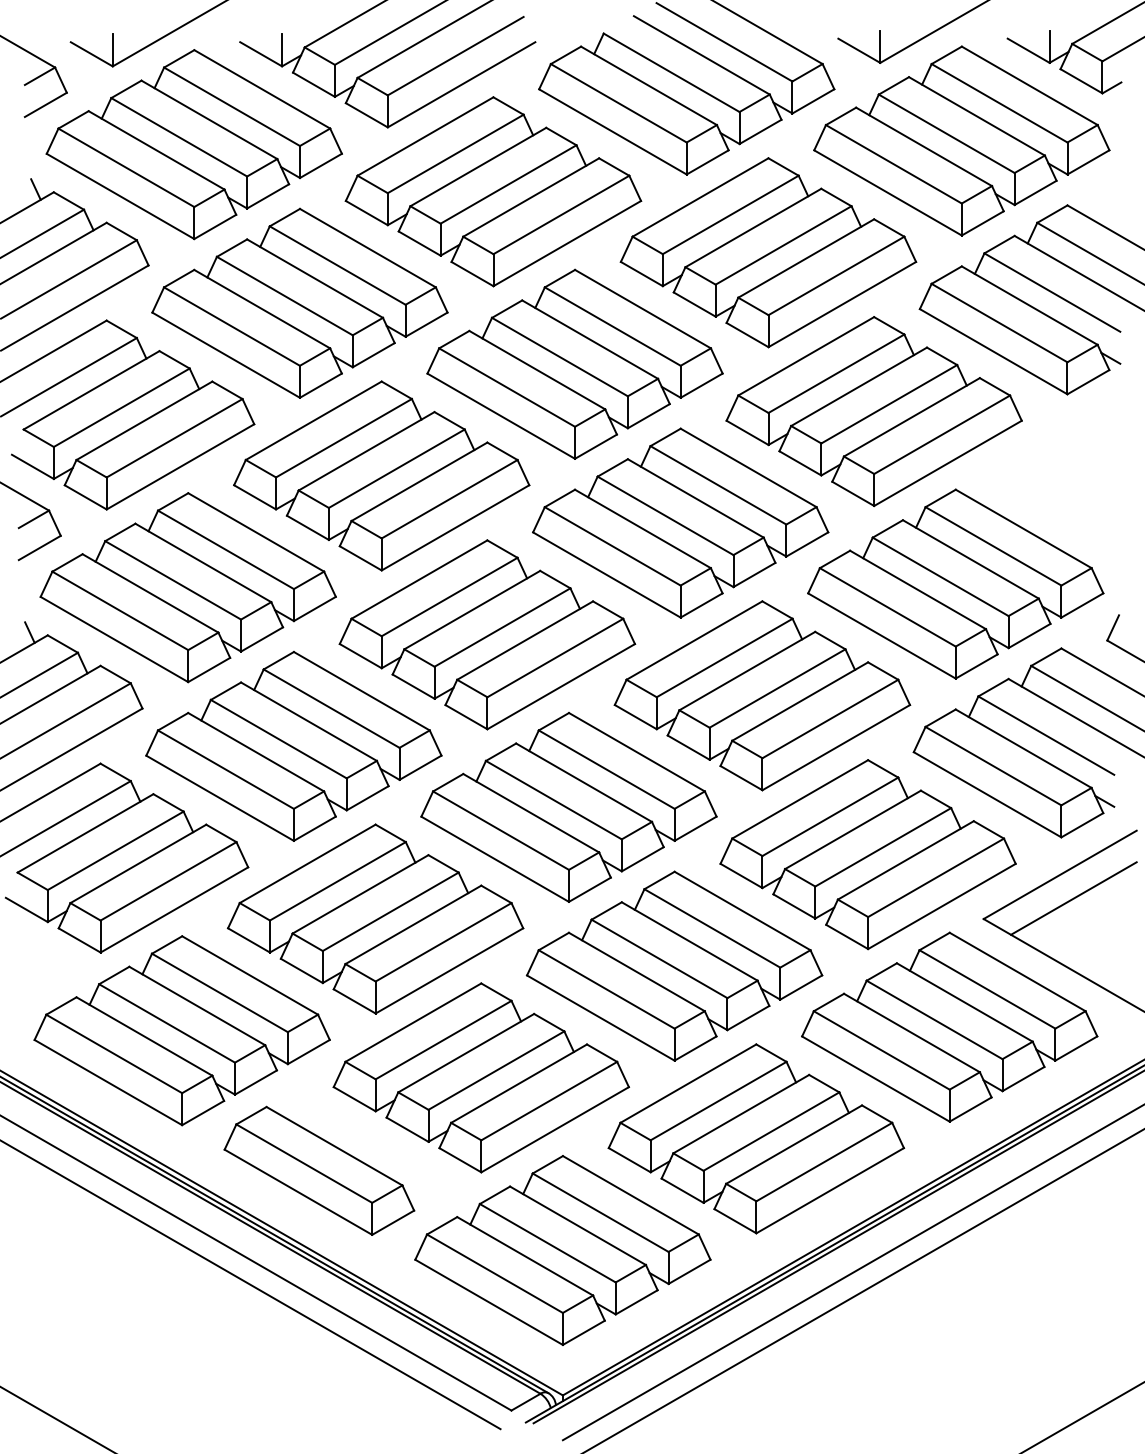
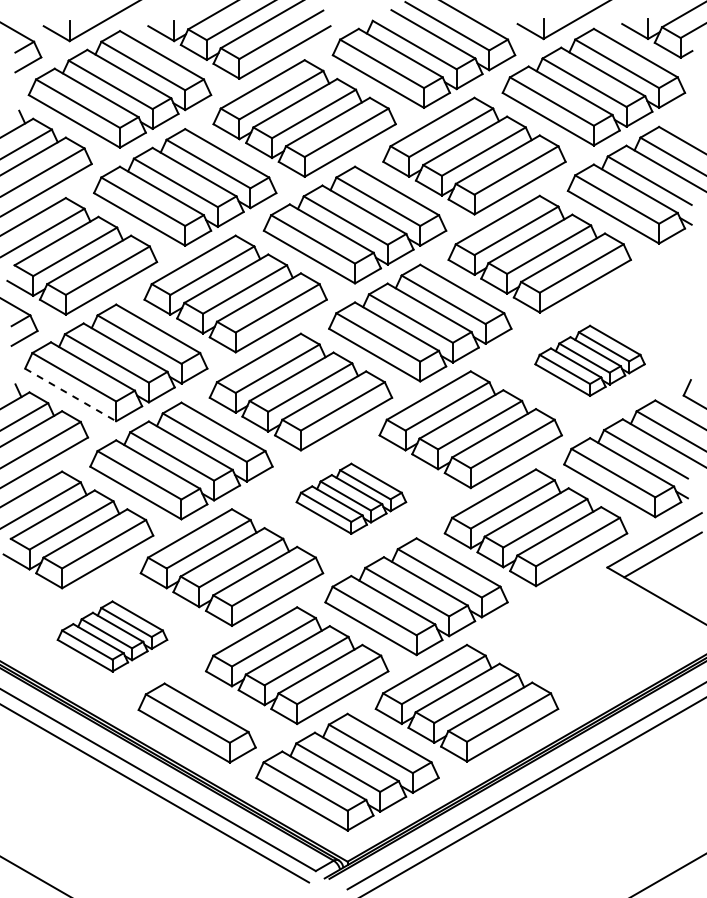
part: (954, 583) -> (589, 360), size x0.6
line: (114, 638) -> (70, 394), solid -> dashed
part: (569, 807) -> (351, 498), size x0.6
part: (949, 1025) -> (586, 633), removed
part: (182, 1030) -> (112, 636), size x0.6

